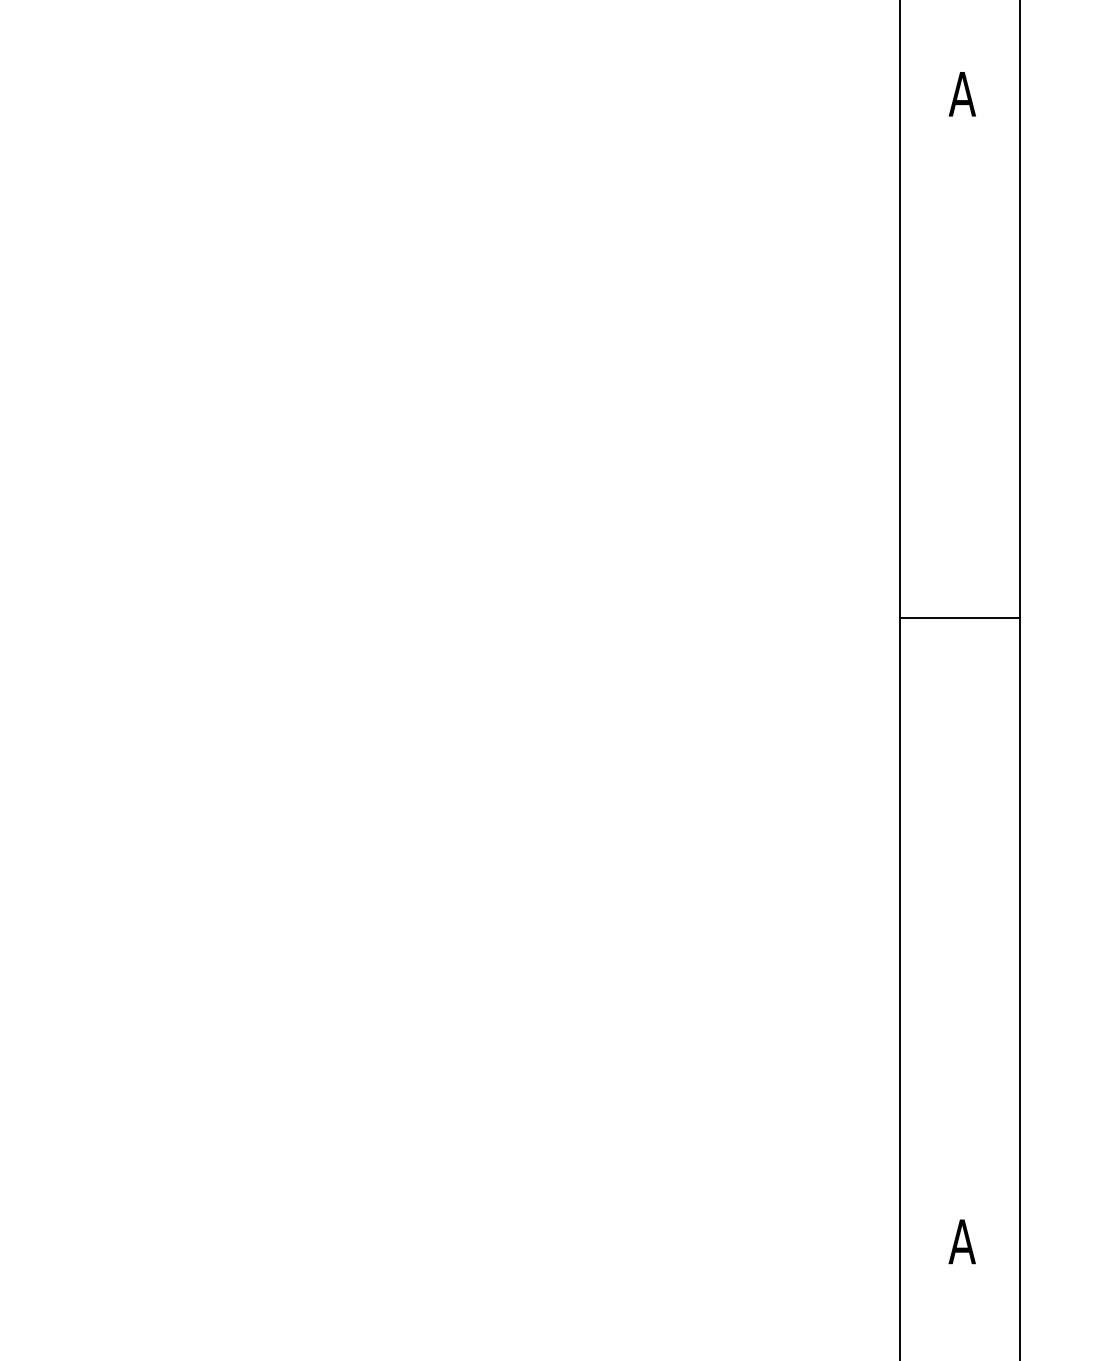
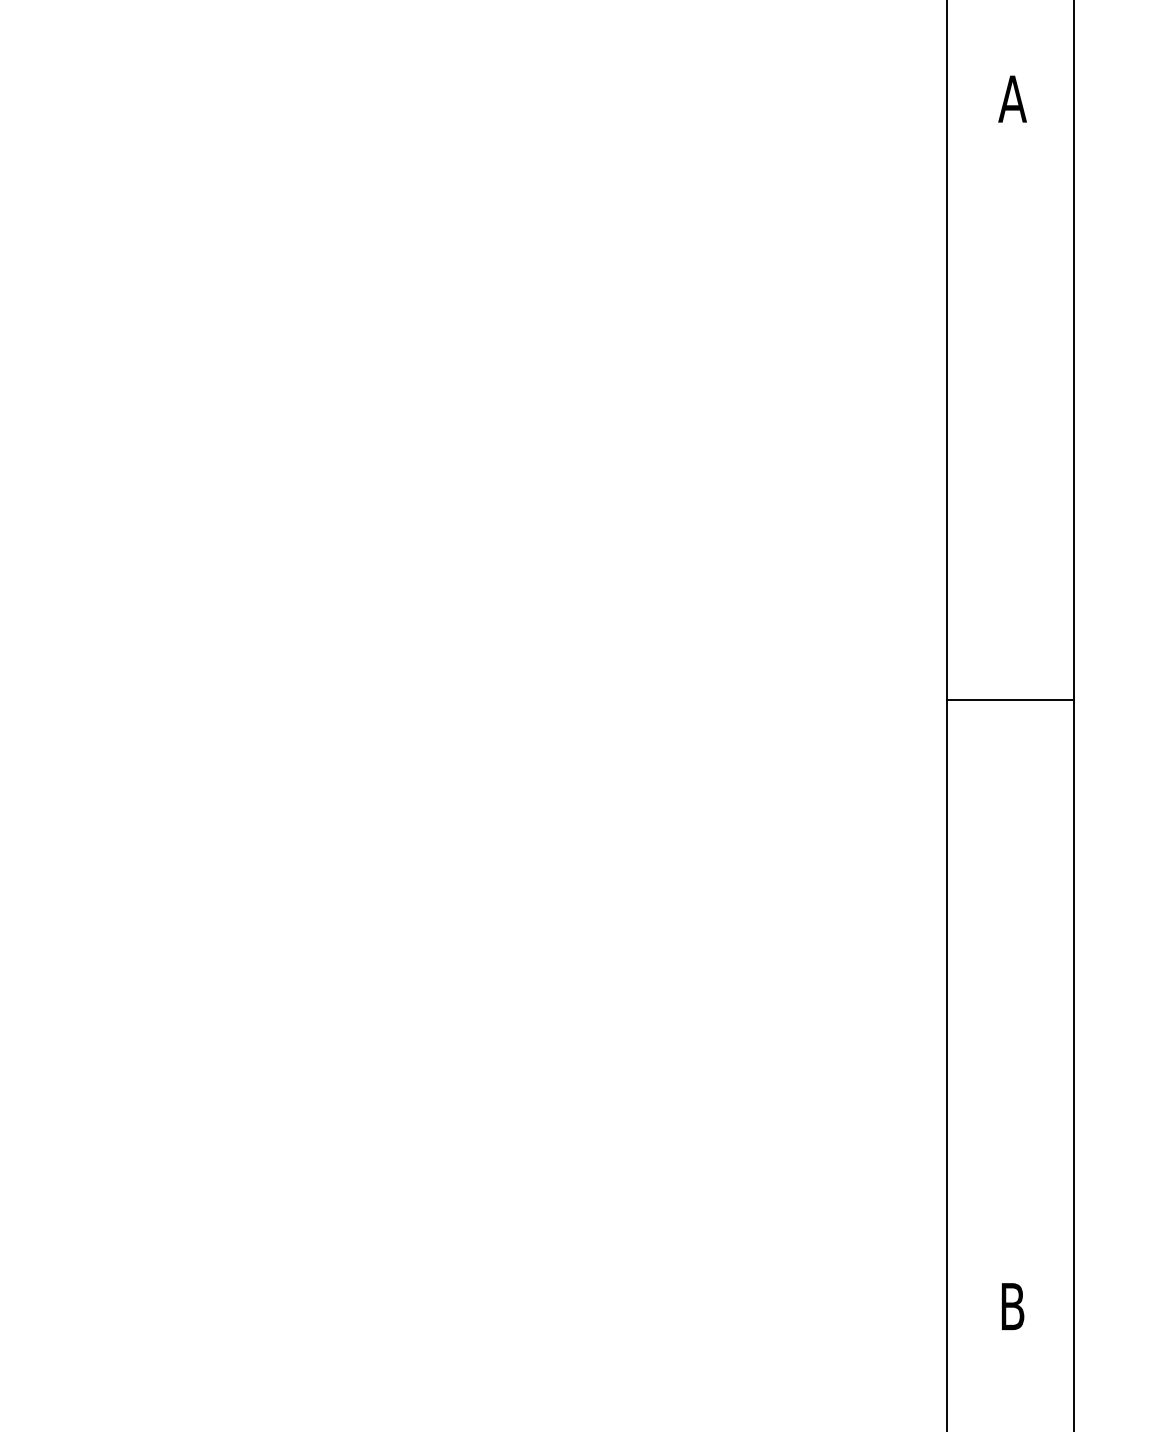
line: (959, 618) -> (1009, 700), moved
text: (961, 1241) -> (1011, 1306), A -> B

